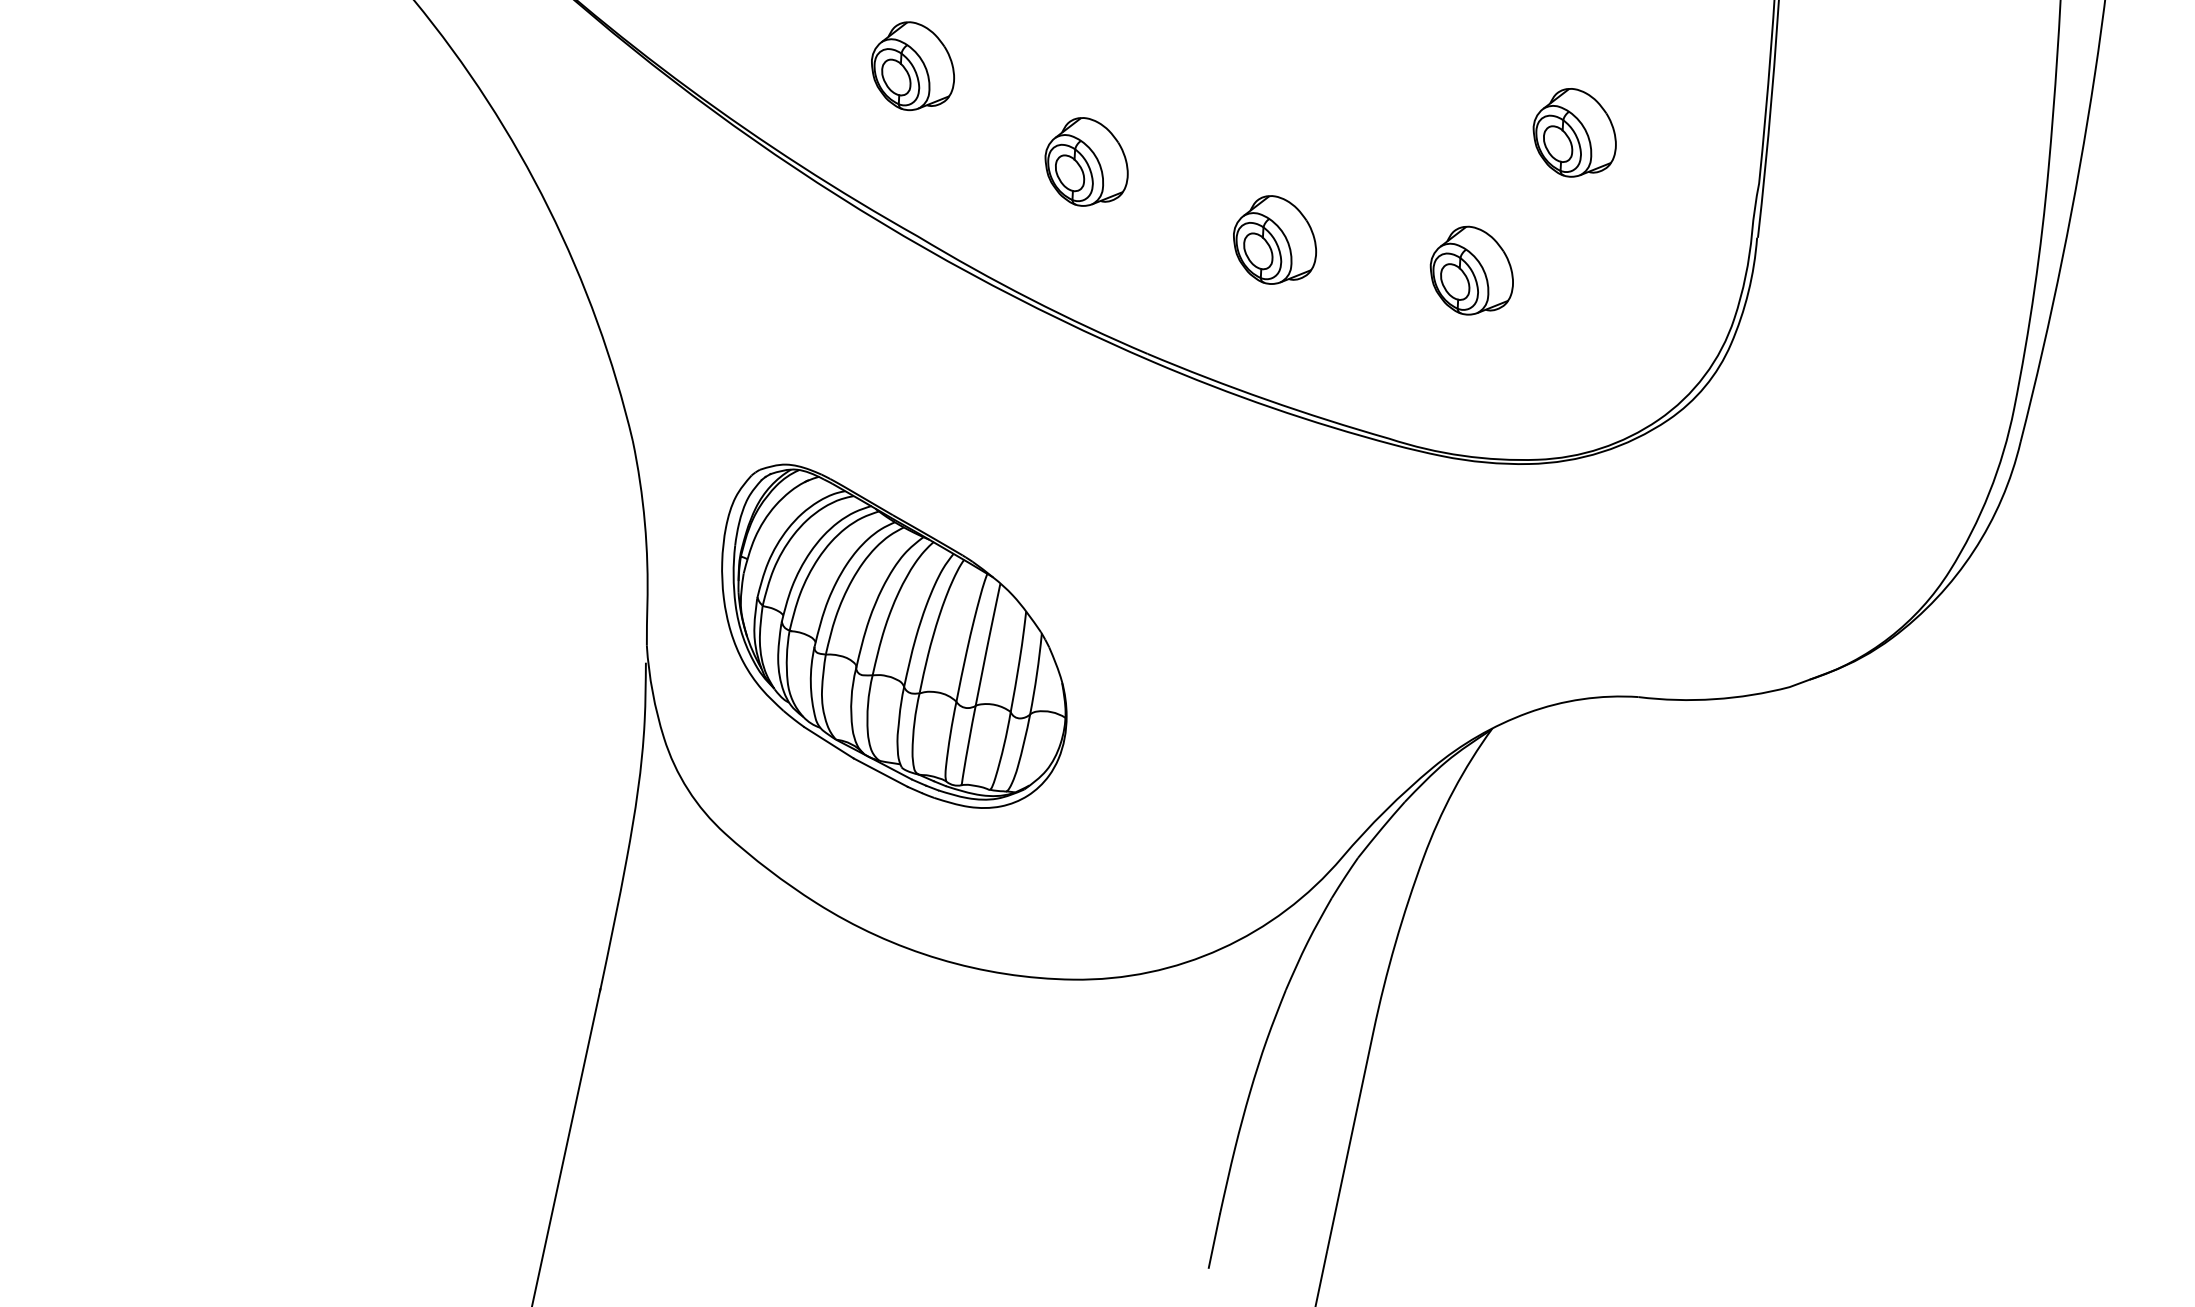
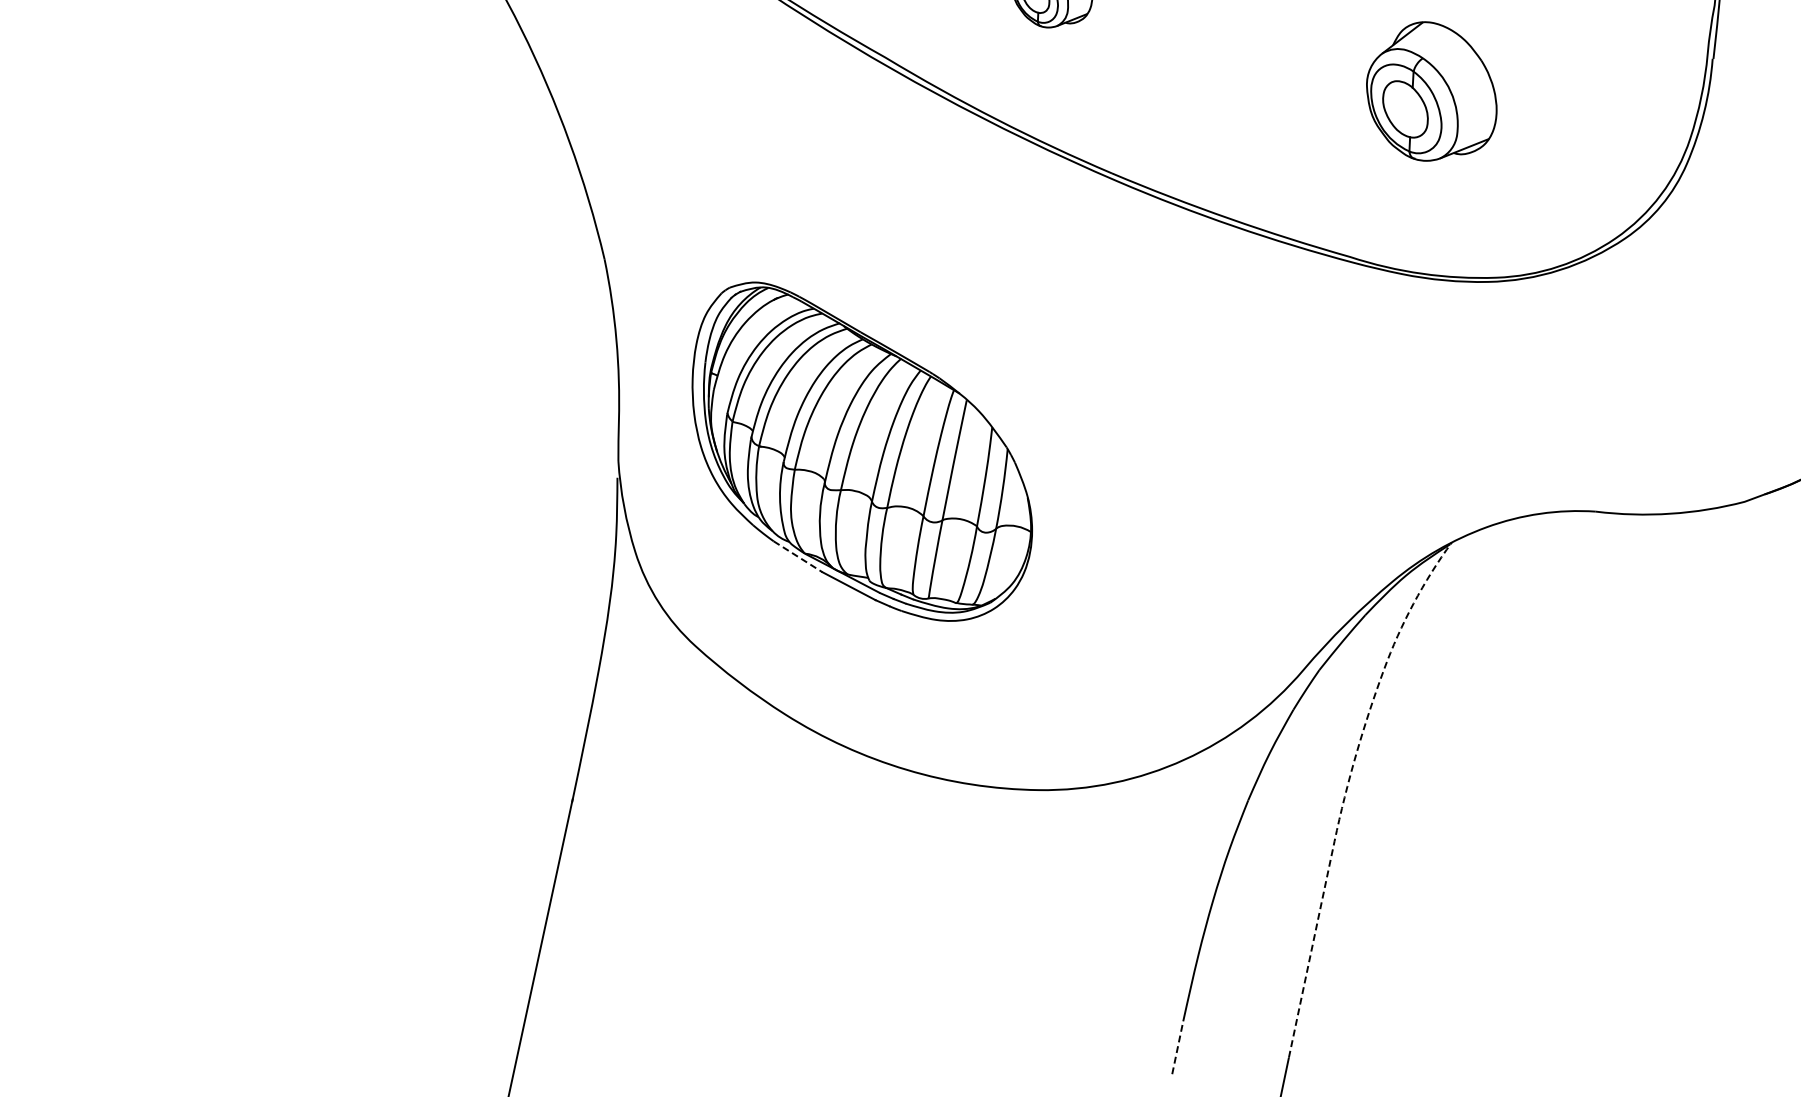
part: (1275, 239) -> (1237, 60), removed
part: (1471, 270) -> (1431, 91), size x1.6
line: (829, 743) -> (798, 557), solid -> dashed
line: (1387, 972) -> (1348, 783), solid -> dashed
line: (1214, 1240) -> (1177, 1047), solid -> dashed

